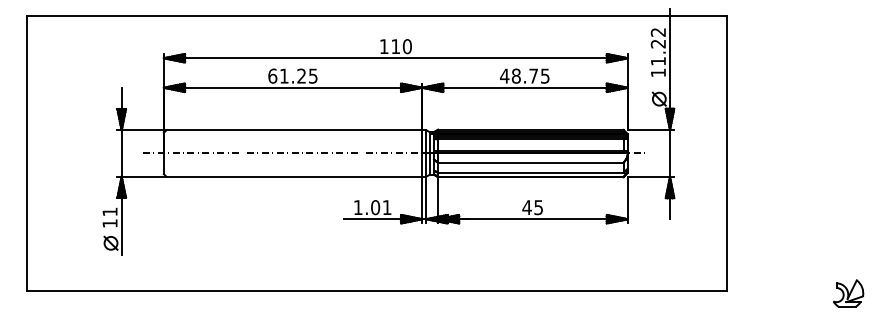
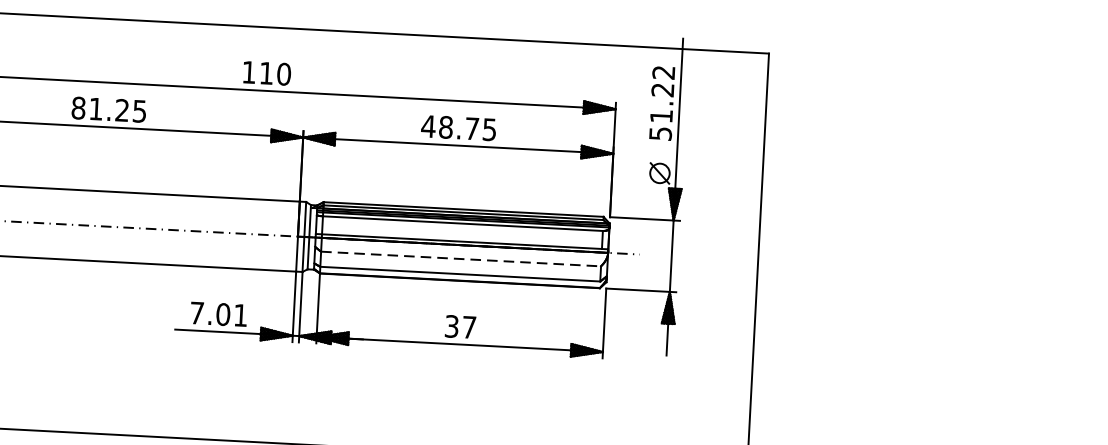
text: (658, 72) -> (660, 133), 11.22 -> 51.22
text: (272, 75) -> (78, 107), 61.25 -> 81.25
line: (530, 162) -> (460, 258), solid -> dashed
text: (358, 207) -> (197, 313), 1.01 -> 7.01
text: (532, 207) -> (460, 326), 45 -> 37

